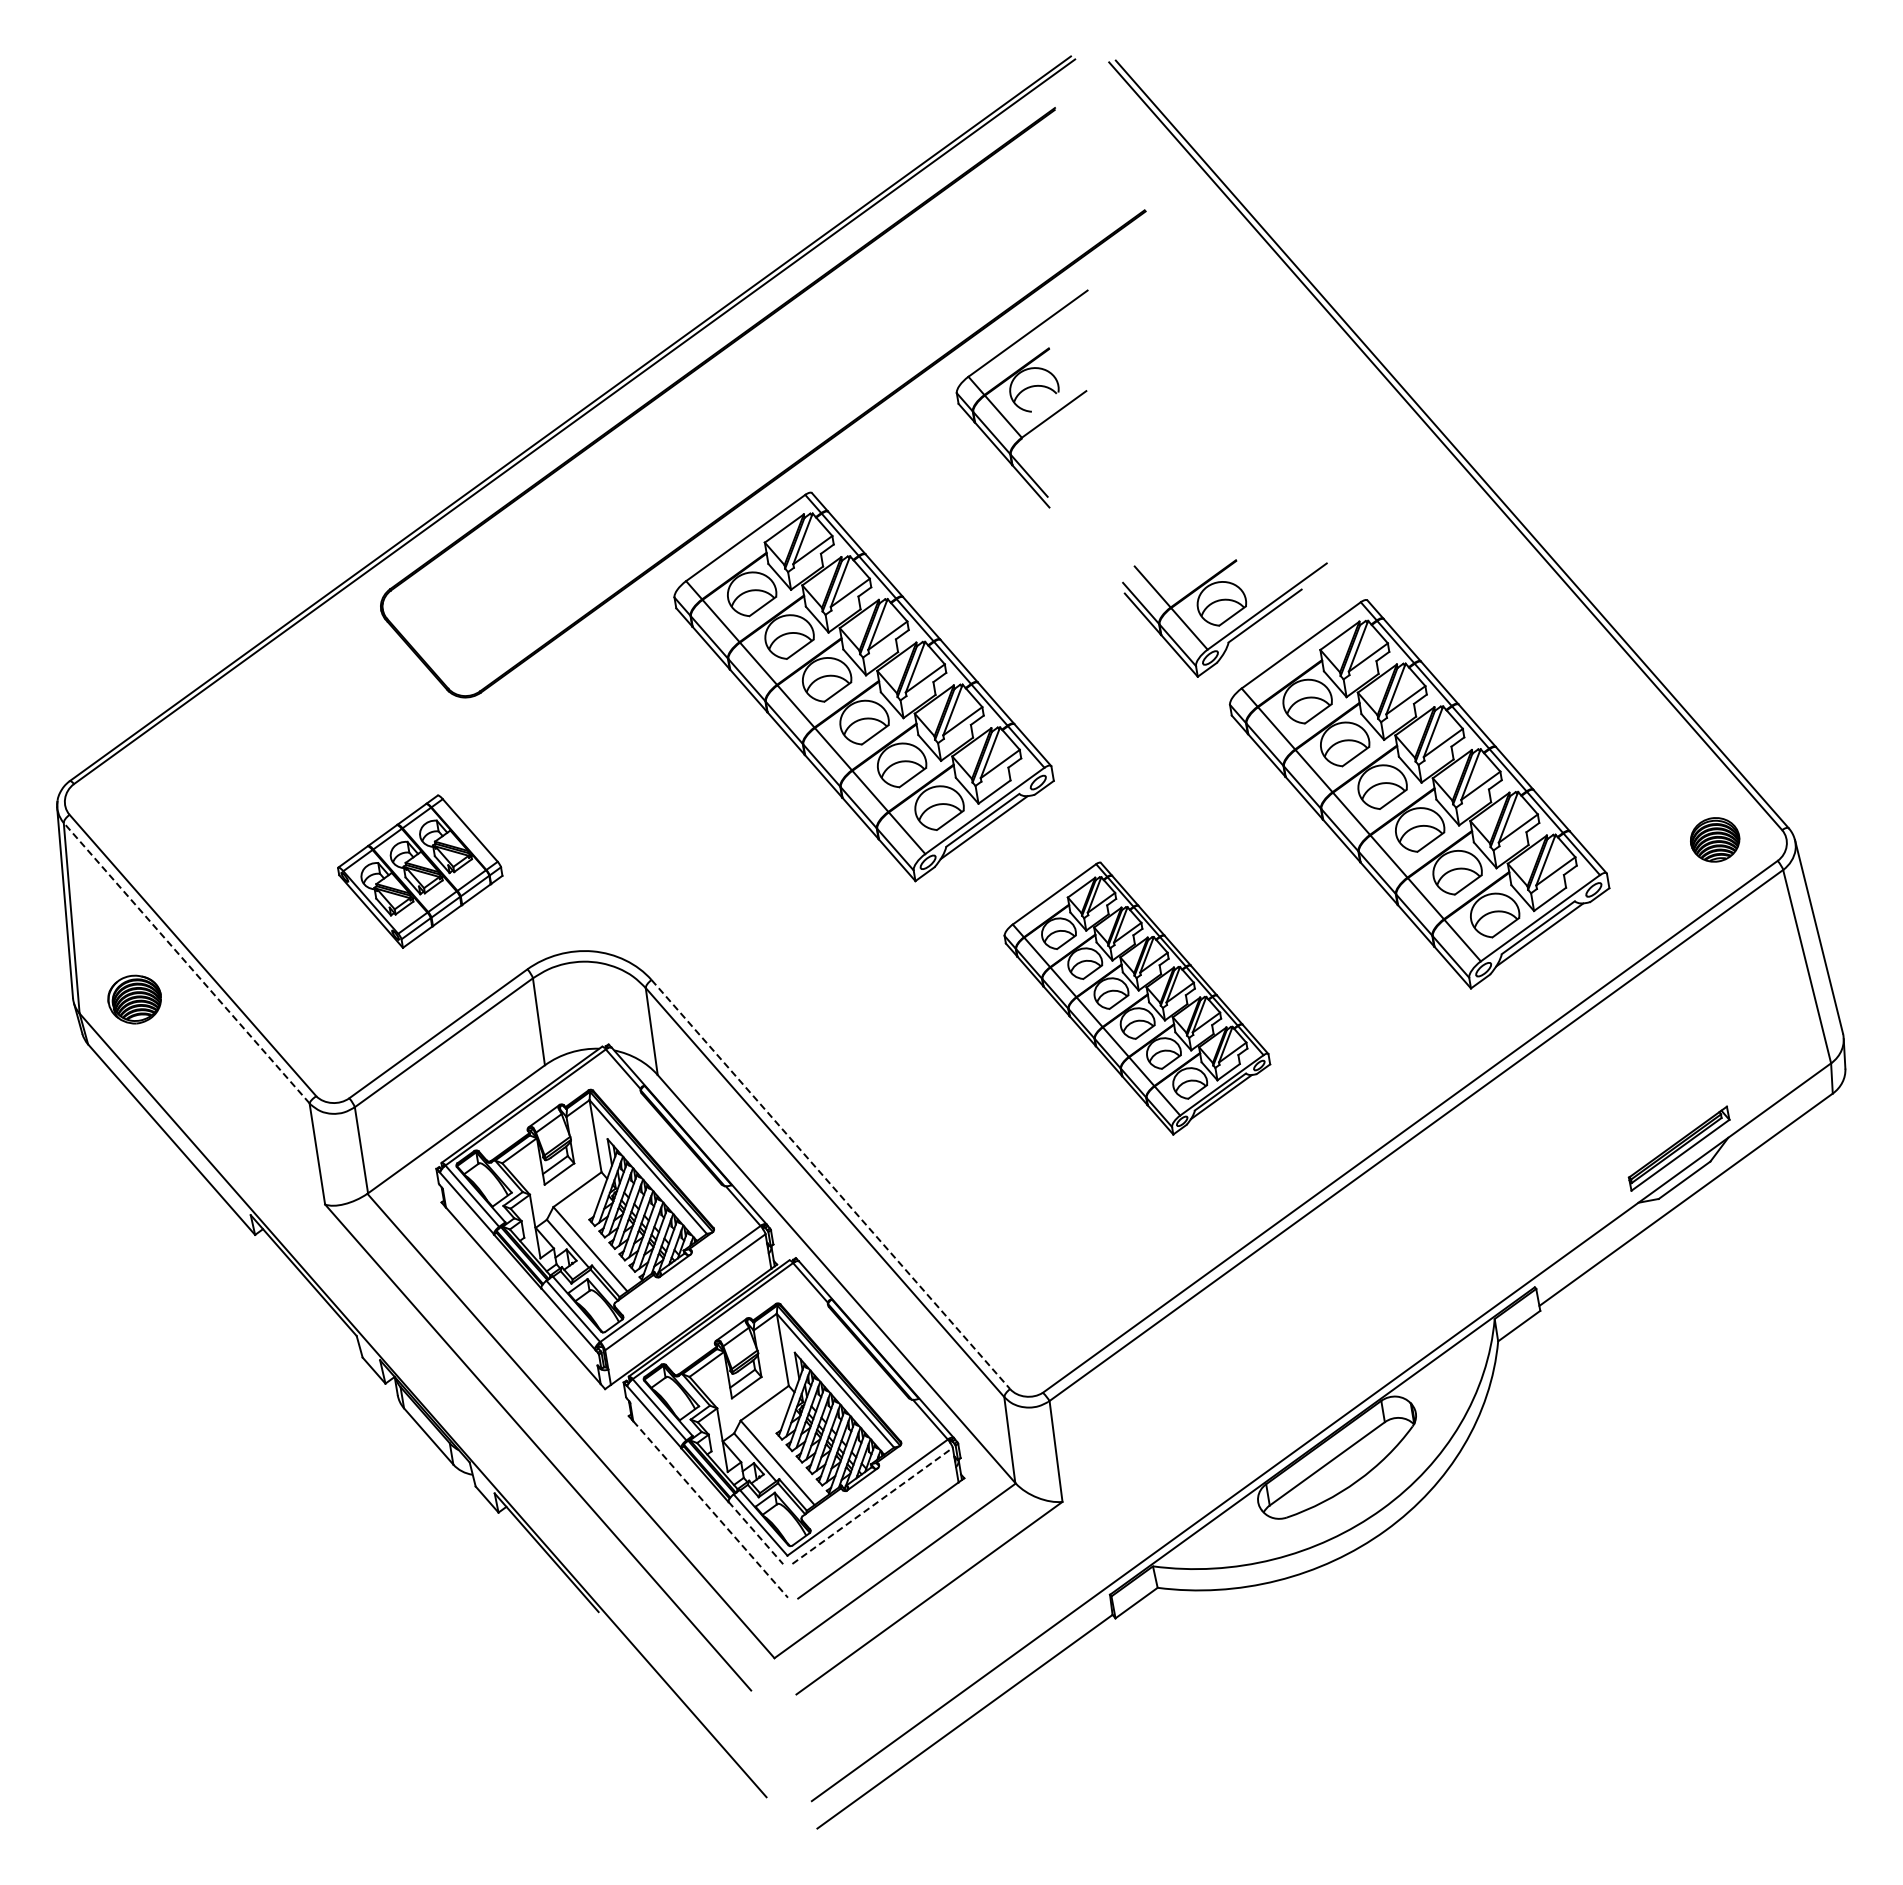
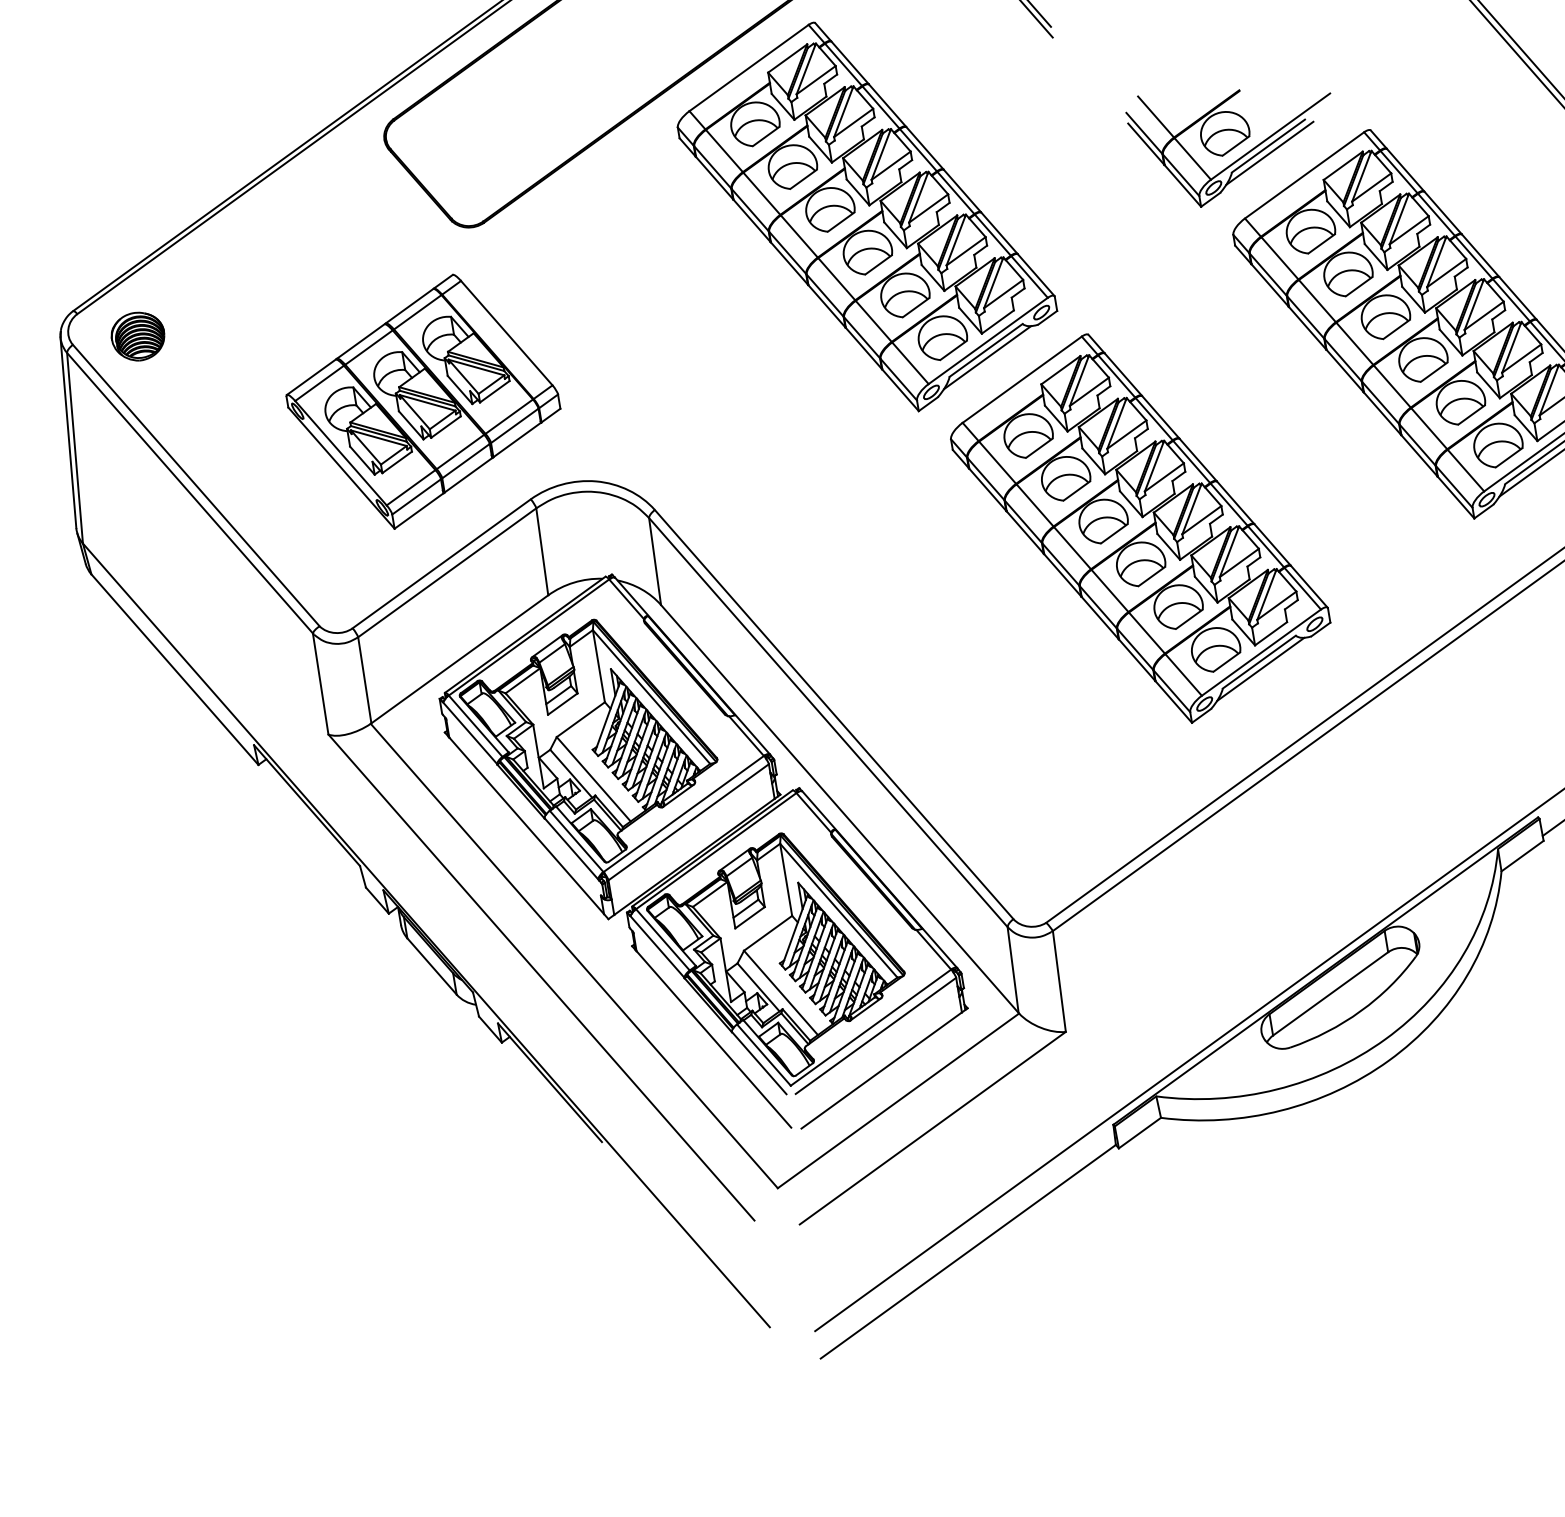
line: (1266, 622) -> (1269, 152), added
part: (420, 871) -> (423, 401), size x1.67
line: (186, 962) -> (189, 492), dashed -> solid
part: (1137, 998) -> (1140, 528), size x1.43
part: (134, 999) -> (137, 336), moved
line: (831, 1184) -> (834, 714), dashed -> solid
line: (873, 1505) -> (876, 1035), dashed -> solid
line: (710, 1509) -> (713, 1039), dashed -> solid
line: (756, 1533) -> (759, 1063), dashed -> solid

